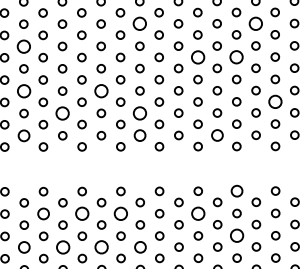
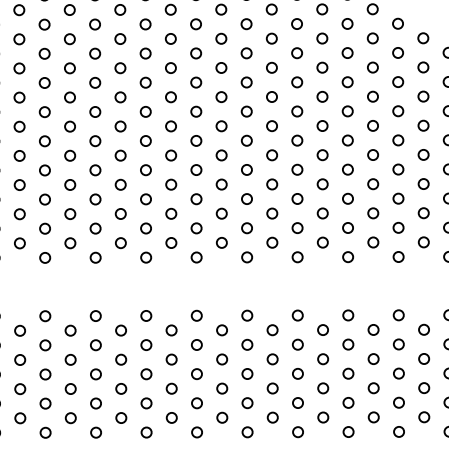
circle: (255, 23) -> (322, 96), size x0.62
circle: (139, 24) -> (170, 97), size x0.62
circle: (23, 46) -> (19, 126), size x0.62
circle: (197, 57) -> (246, 140), size x0.62
circle: (236, 57) -> (297, 140), size x0.62
circle: (23, 90) -> (19, 184), size x0.62
circle: (101, 90) -> (120, 184), size x0.62
circle: (275, 101) -> (347, 198), size x0.62
circle: (62, 112) -> (70, 213), size x0.62
circle: (140, 112) -> (171, 213), size x0.62
circle: (23, 135) -> (19, 243), size x0.71
circle: (140, 135) -> (171, 242), size x0.71
circle: (217, 135) -> (272, 242), size x0.71
circle: (236, 191) -> (297, 315), size x0.71
circle: (121, 213) -> (146, 344), size x0.62
circle: (198, 213) -> (247, 344), size x0.62
circle: (43, 214) -> (45, 345), size x0.71
circle: (82, 214) -> (95, 345), size x0.62
circle: (236, 235) -> (297, 373), size x0.62
circle: (24, 247) -> (20, 389), size x0.71
circle: (62, 247) -> (70, 388), size x0.62
circle: (101, 247) -> (121, 388), size x0.62
circle: (140, 247) -> (171, 388), size x0.71

